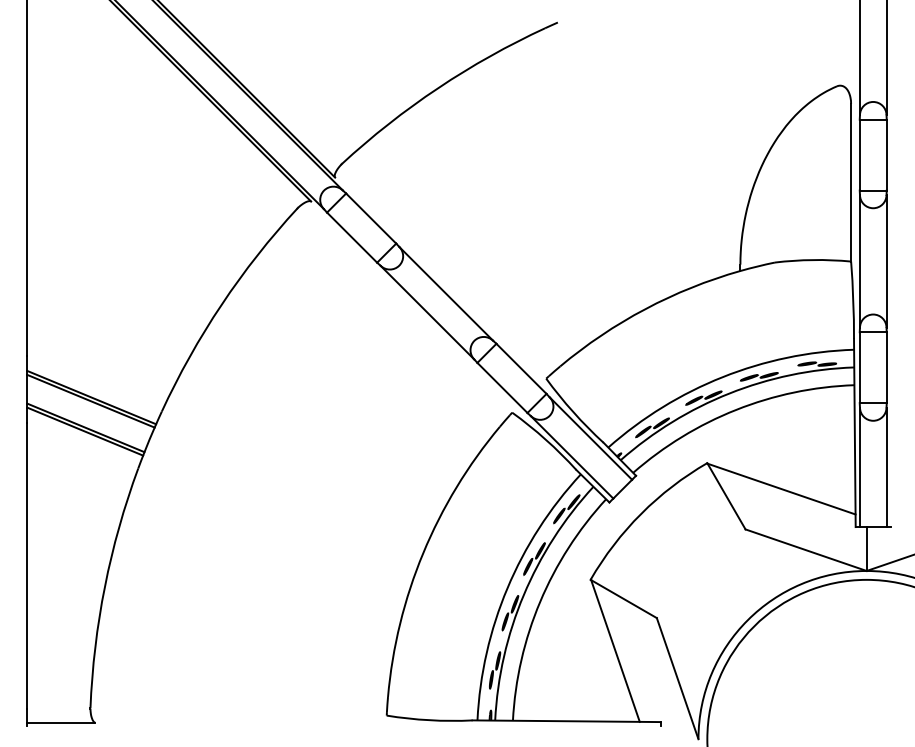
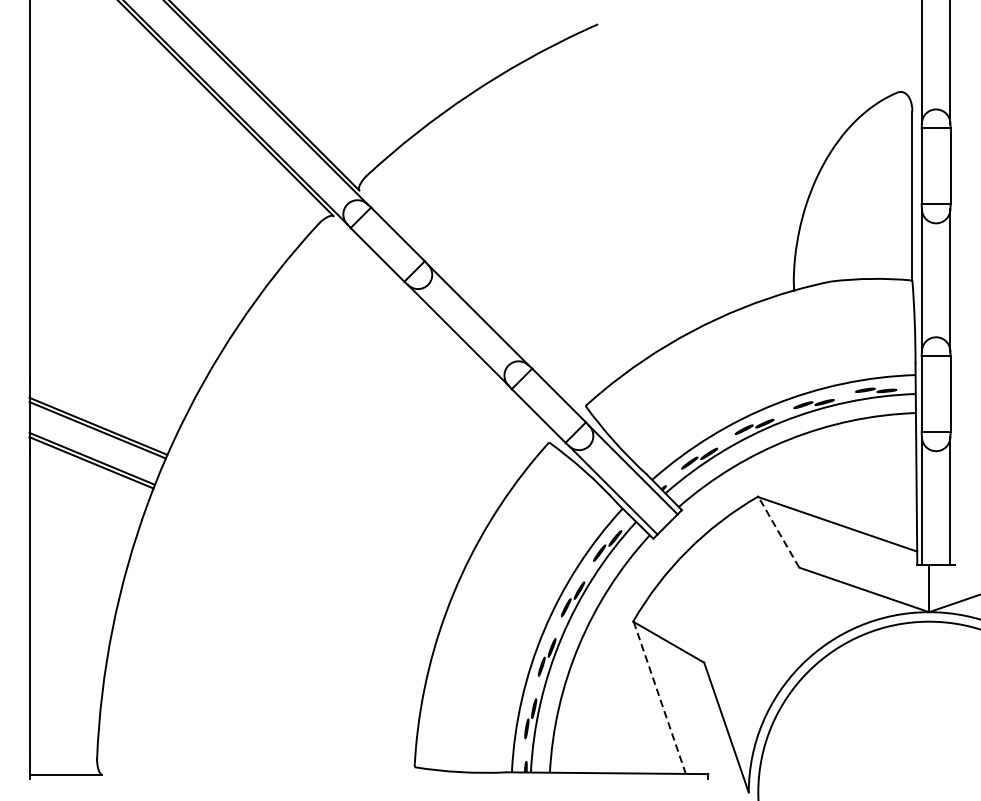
line: (726, 496) -> (778, 532), solid -> dashed
line: (615, 651) -> (659, 698), solid -> dashed

